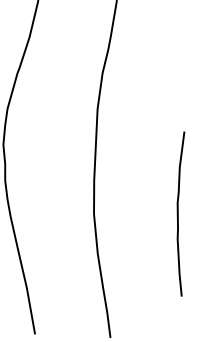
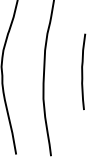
curve: (180, 213) -> (83, 71), moved

